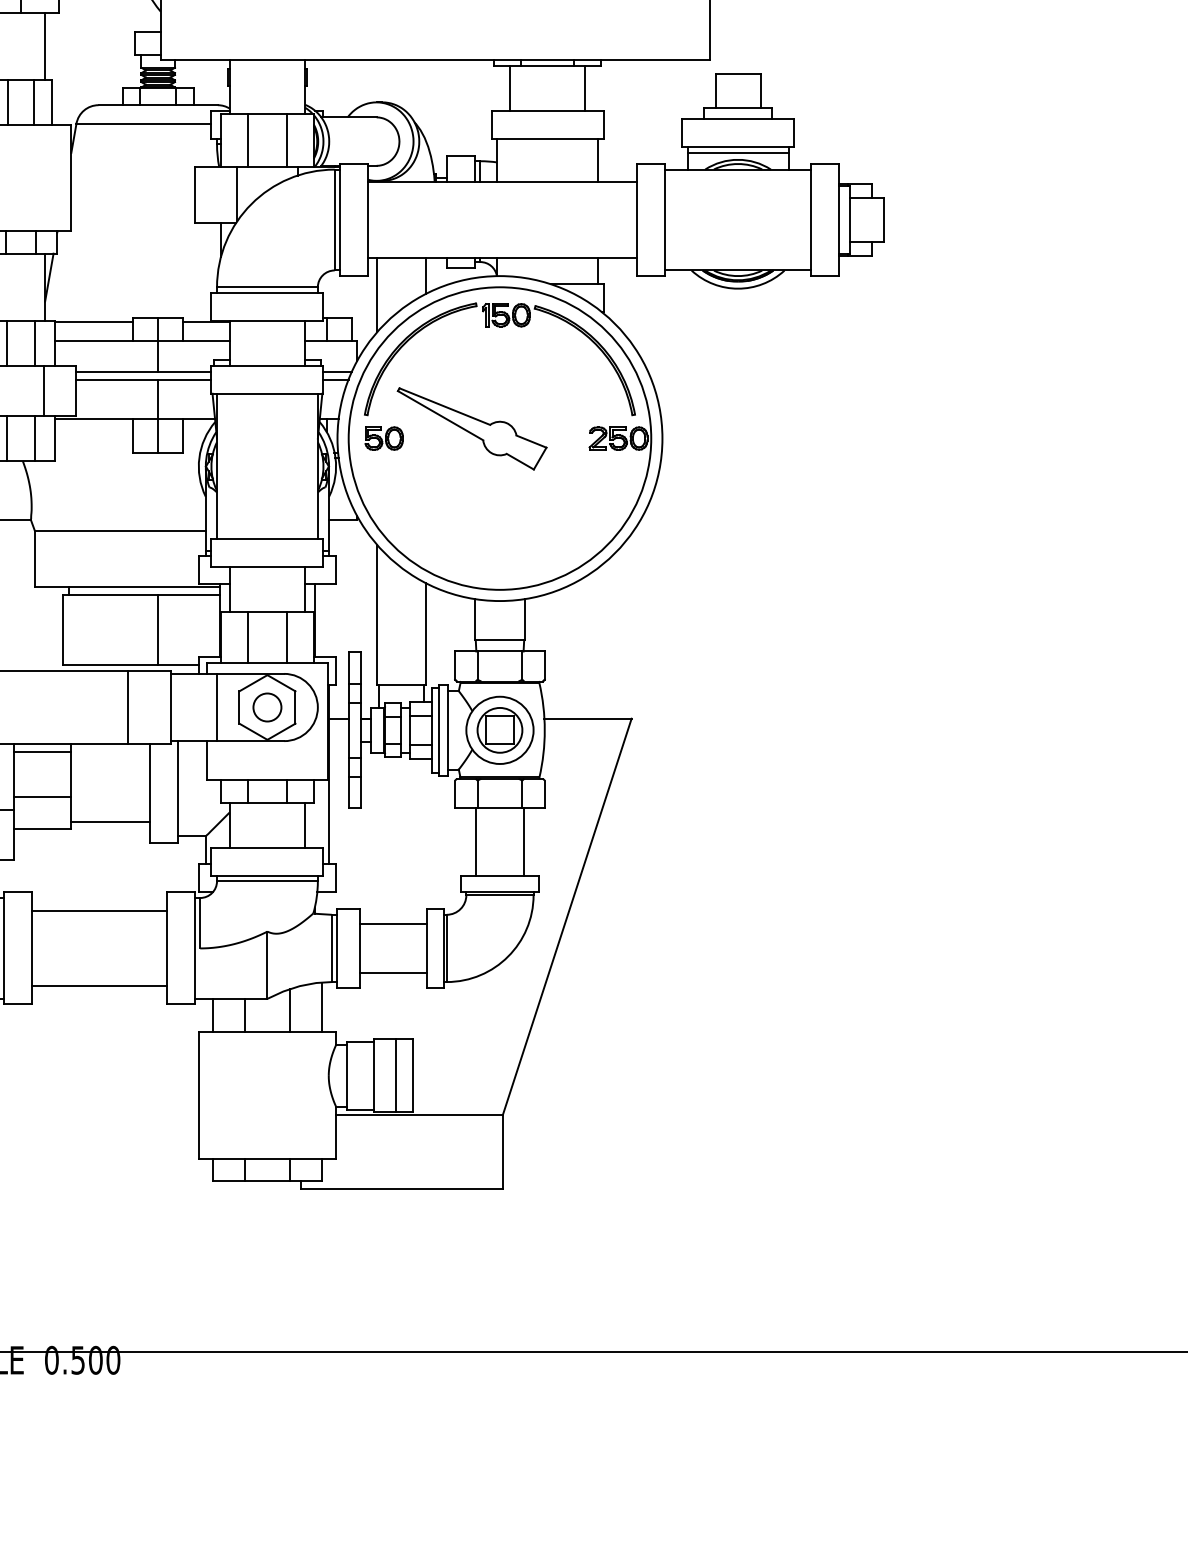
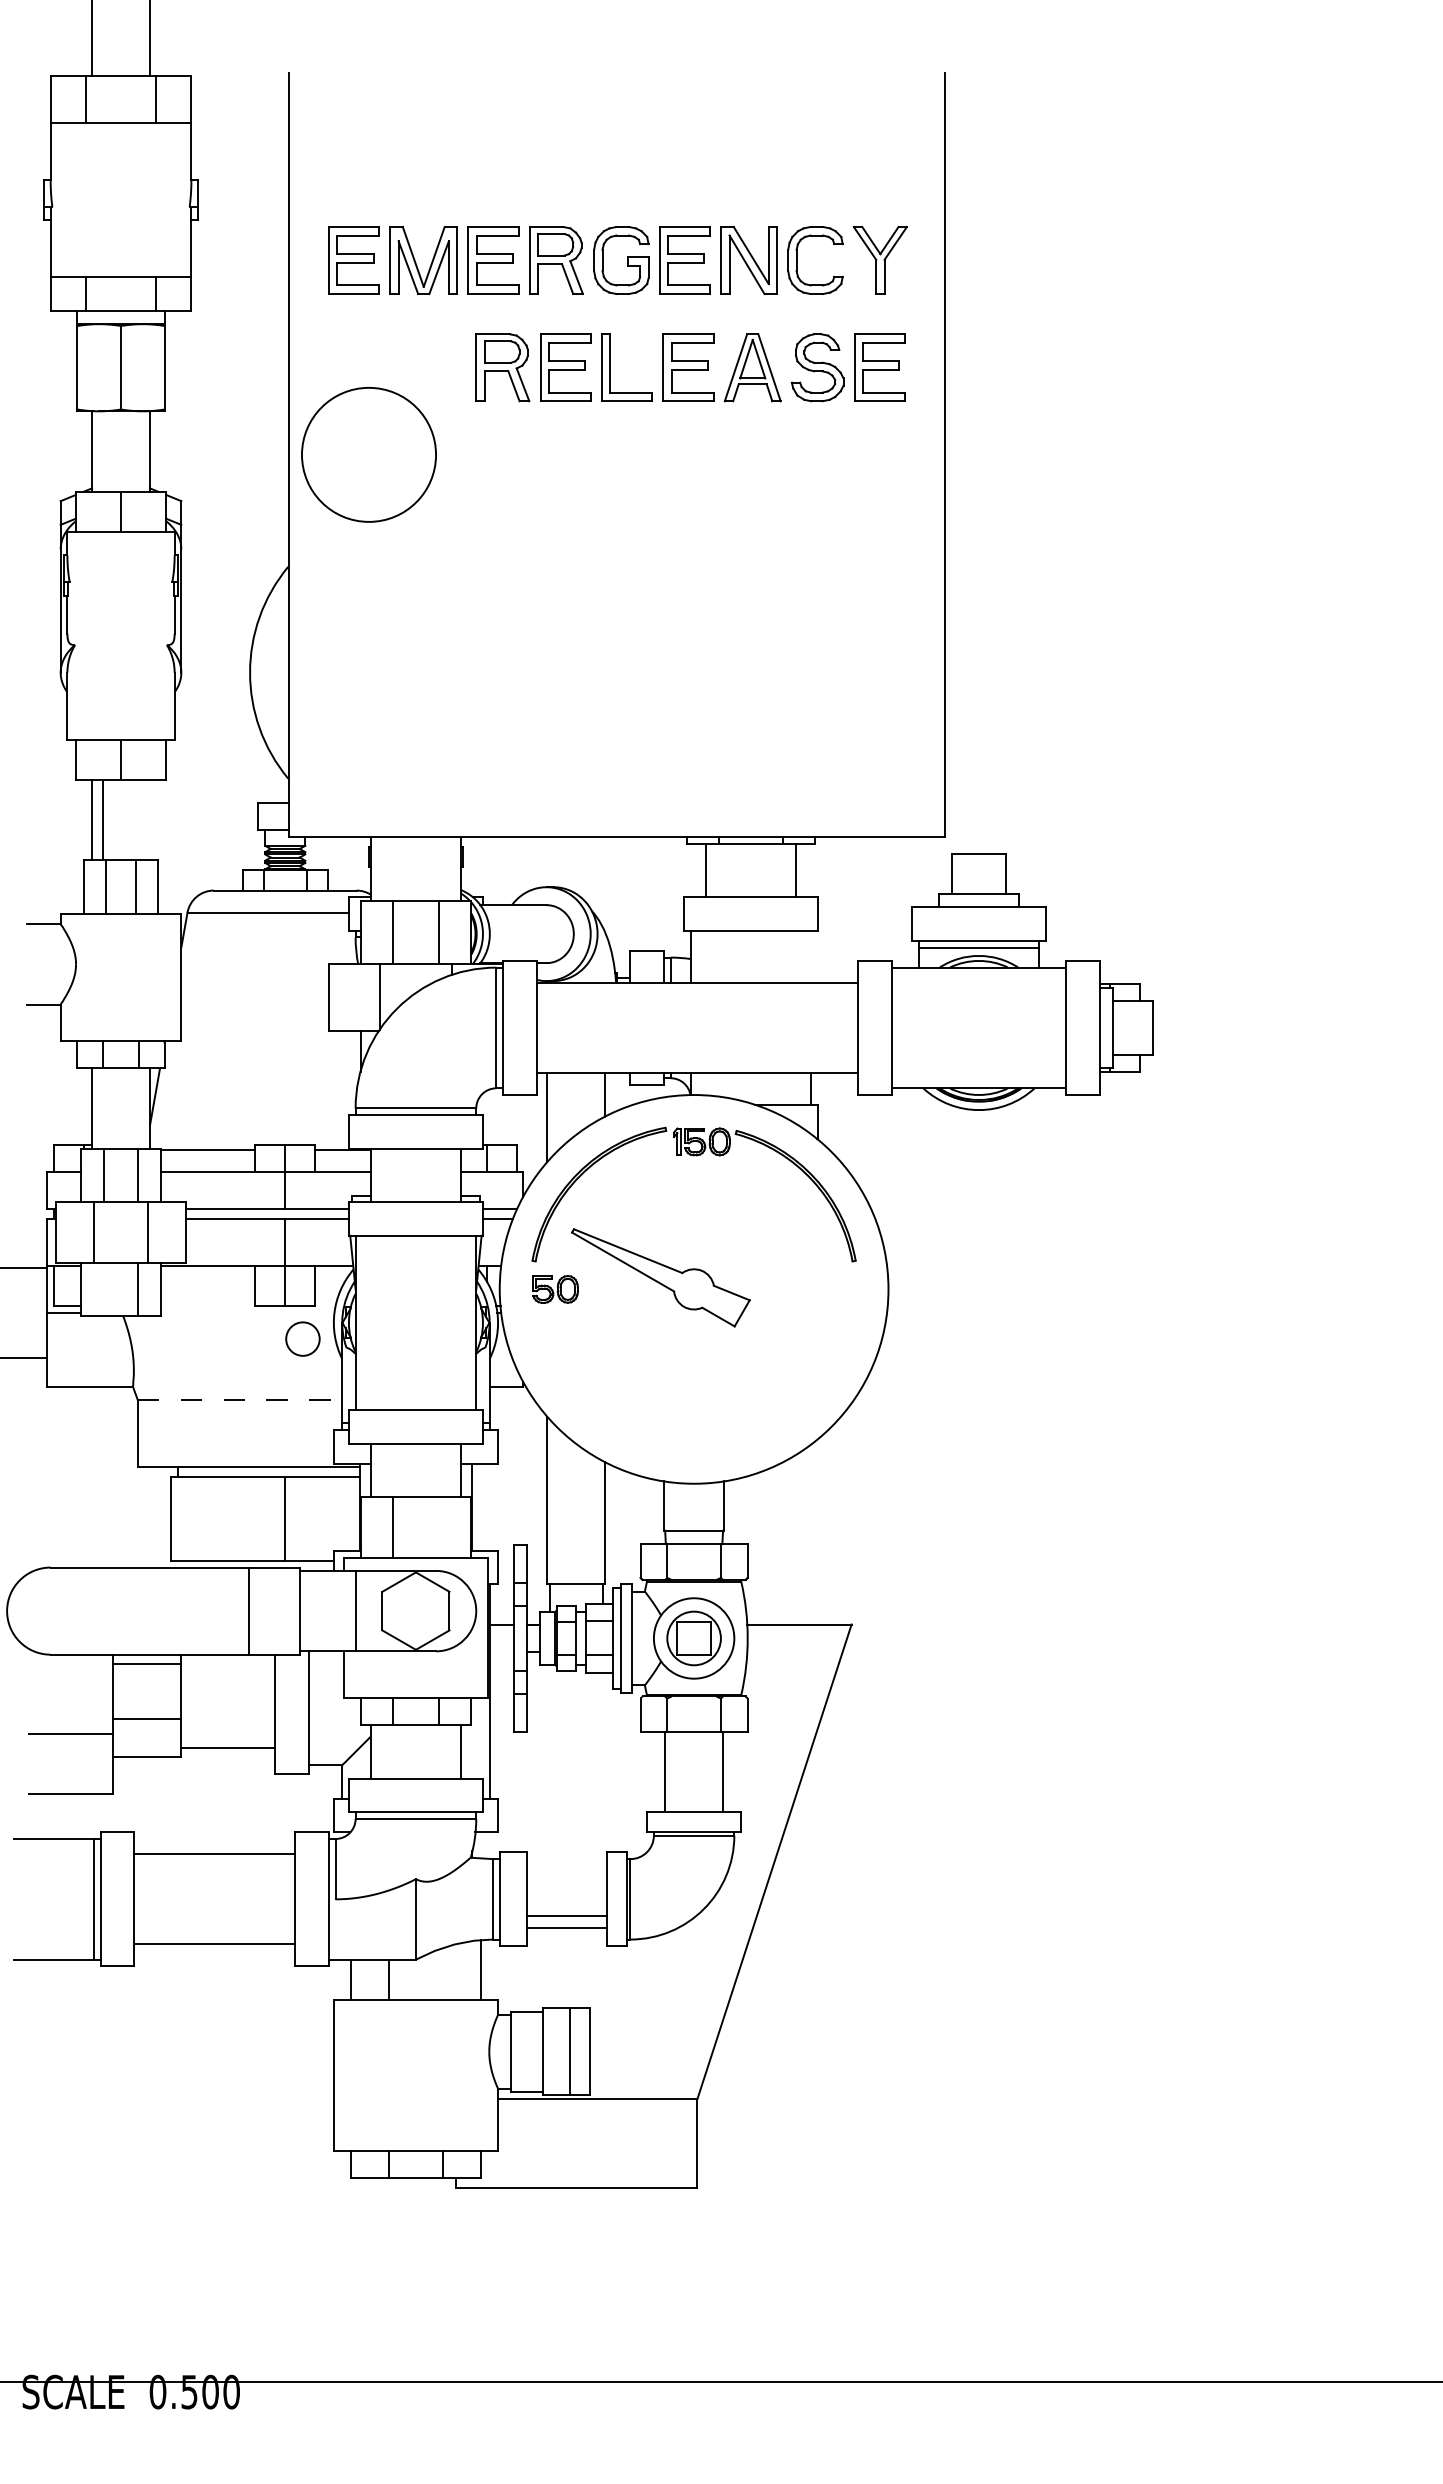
line: (44, 45) -> (102, 819), moved
line: (598, 160) -> (811, 956), removed
line: (7, 438) -> (104, 1289), removed
part: (499, 438) -> (693, 1289), removed
line: (120, 530) -> (240, 1399), solid -> dashed
line: (286, 637) -> (438, 1527), removed
circle: (267, 706) -> (302, 1338), moved
line: (393, 924) -> (566, 1916), moved
line: (290, 1010) -> (443, 1973), removed

